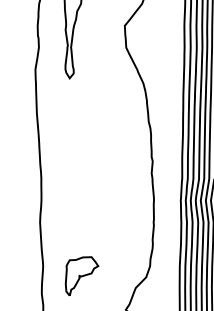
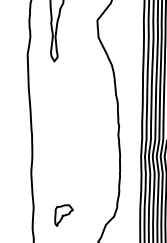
part: (81, 275) -> (63, 215), size x0.7

